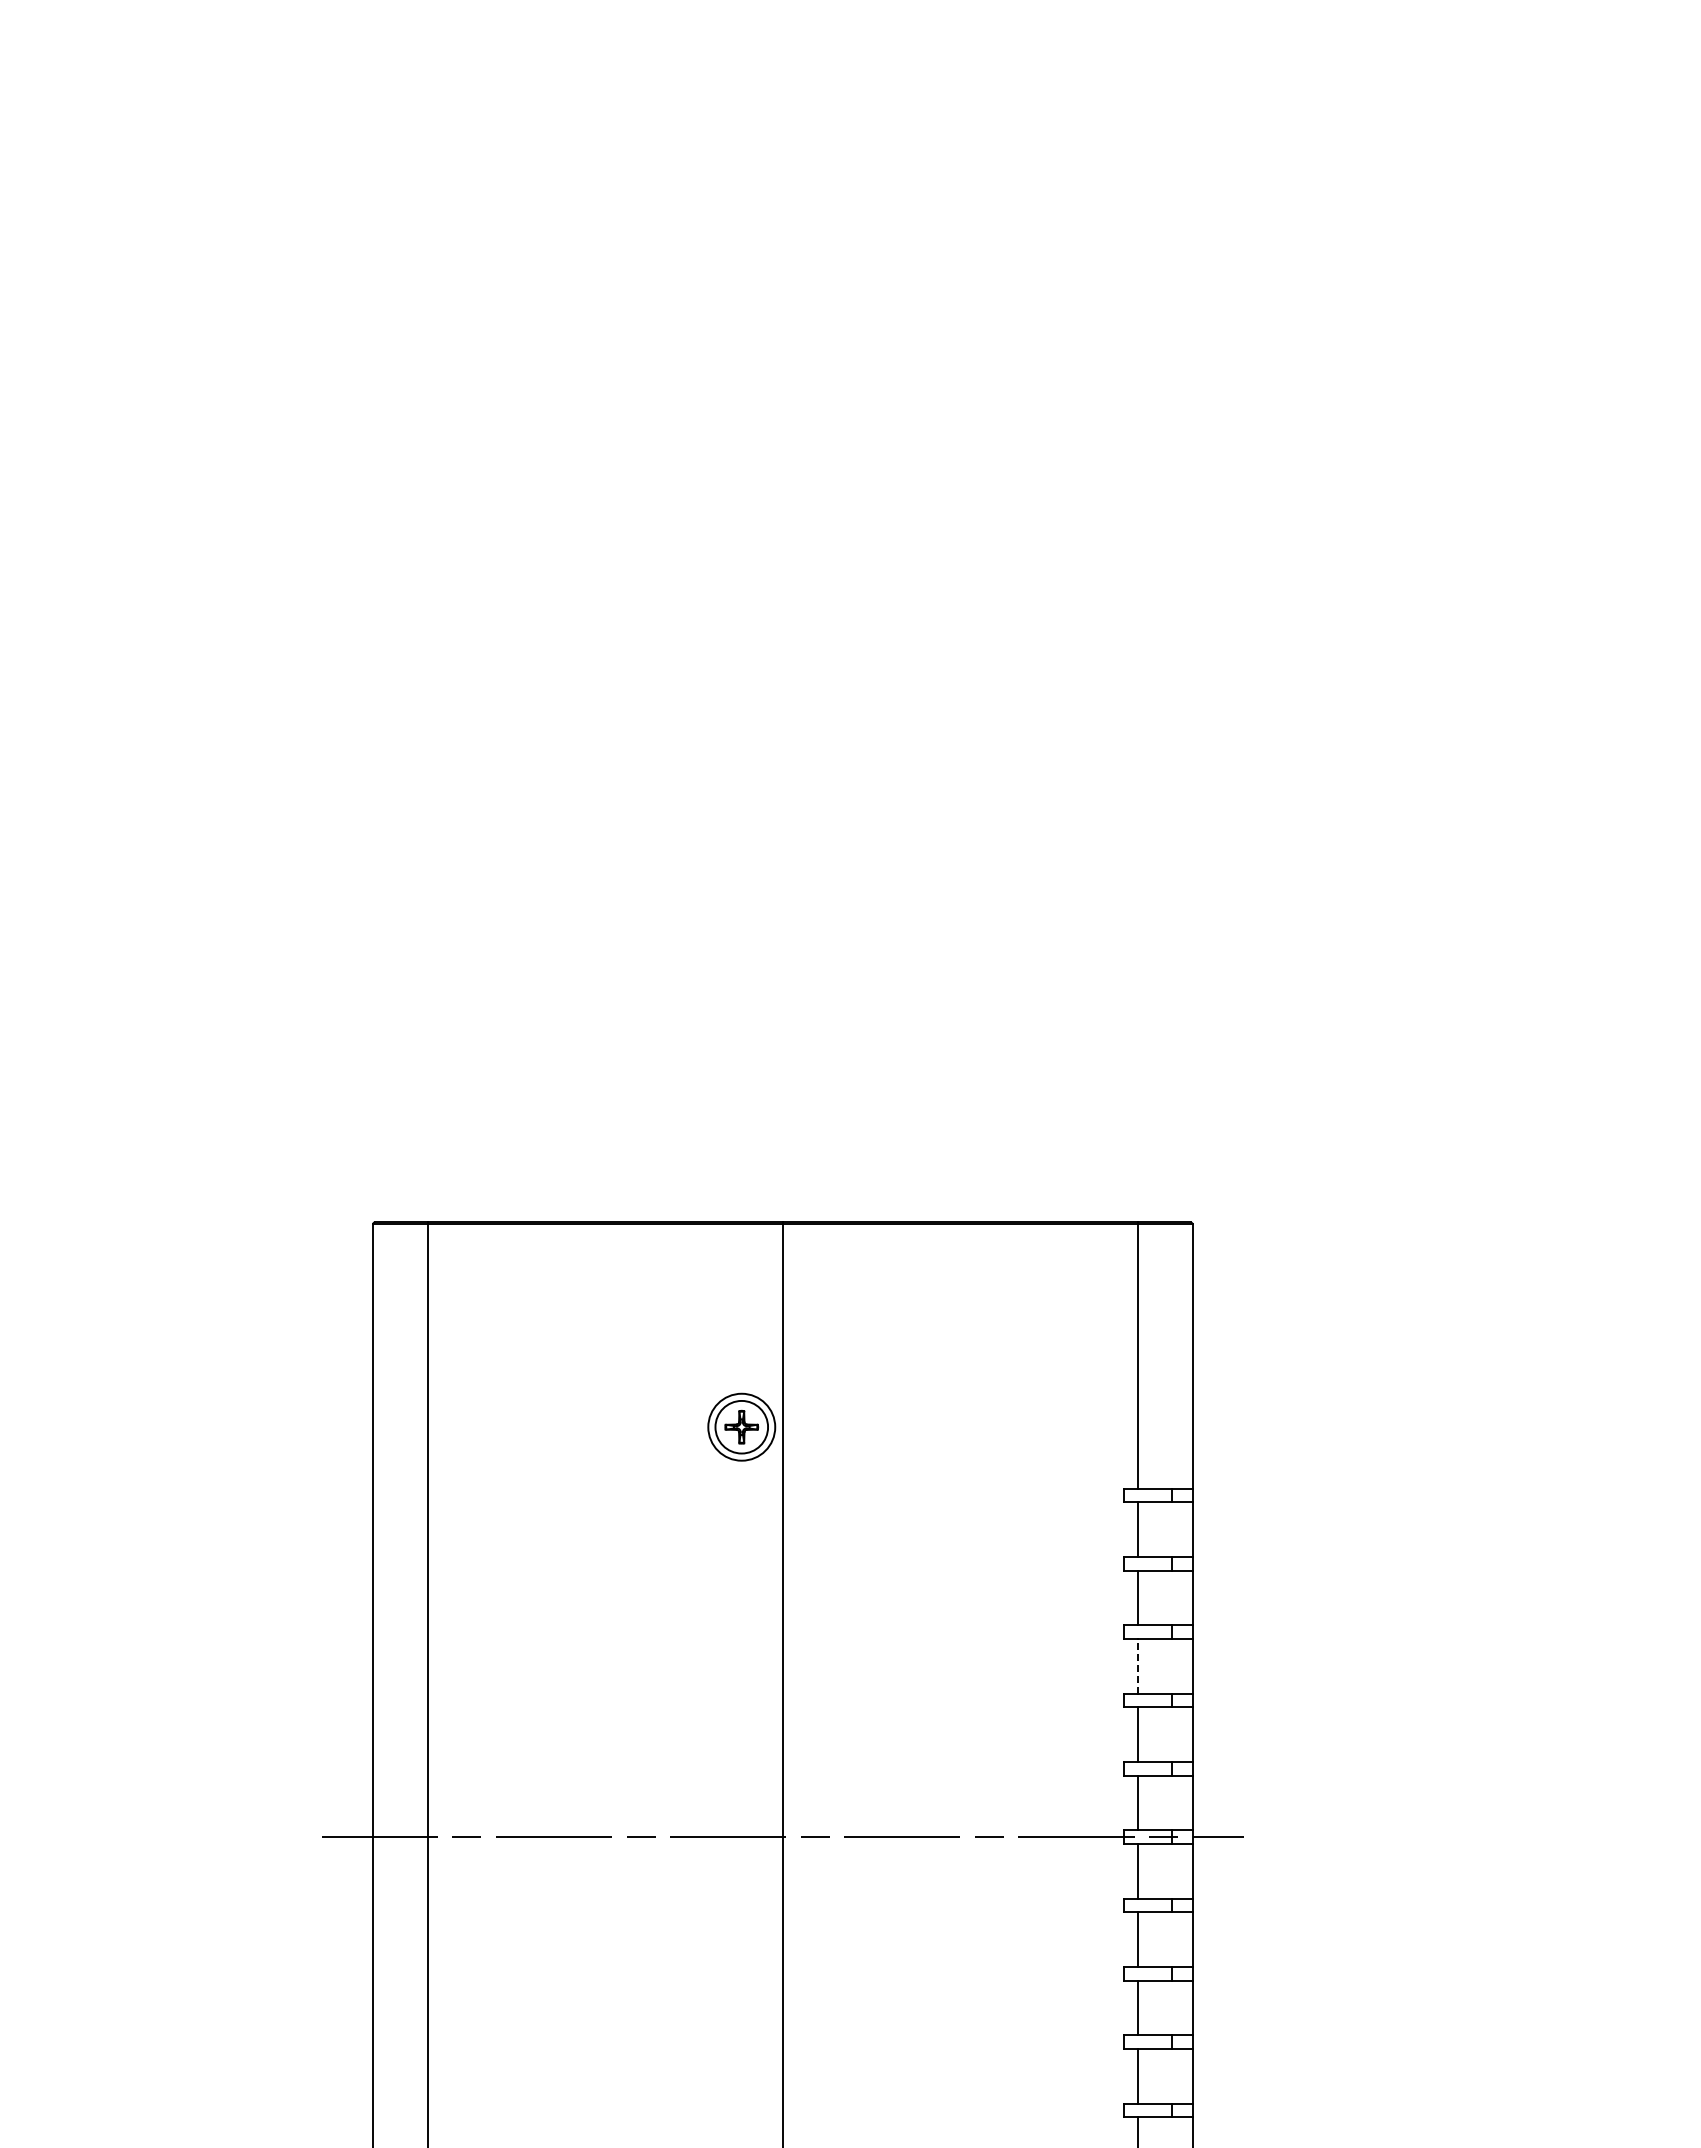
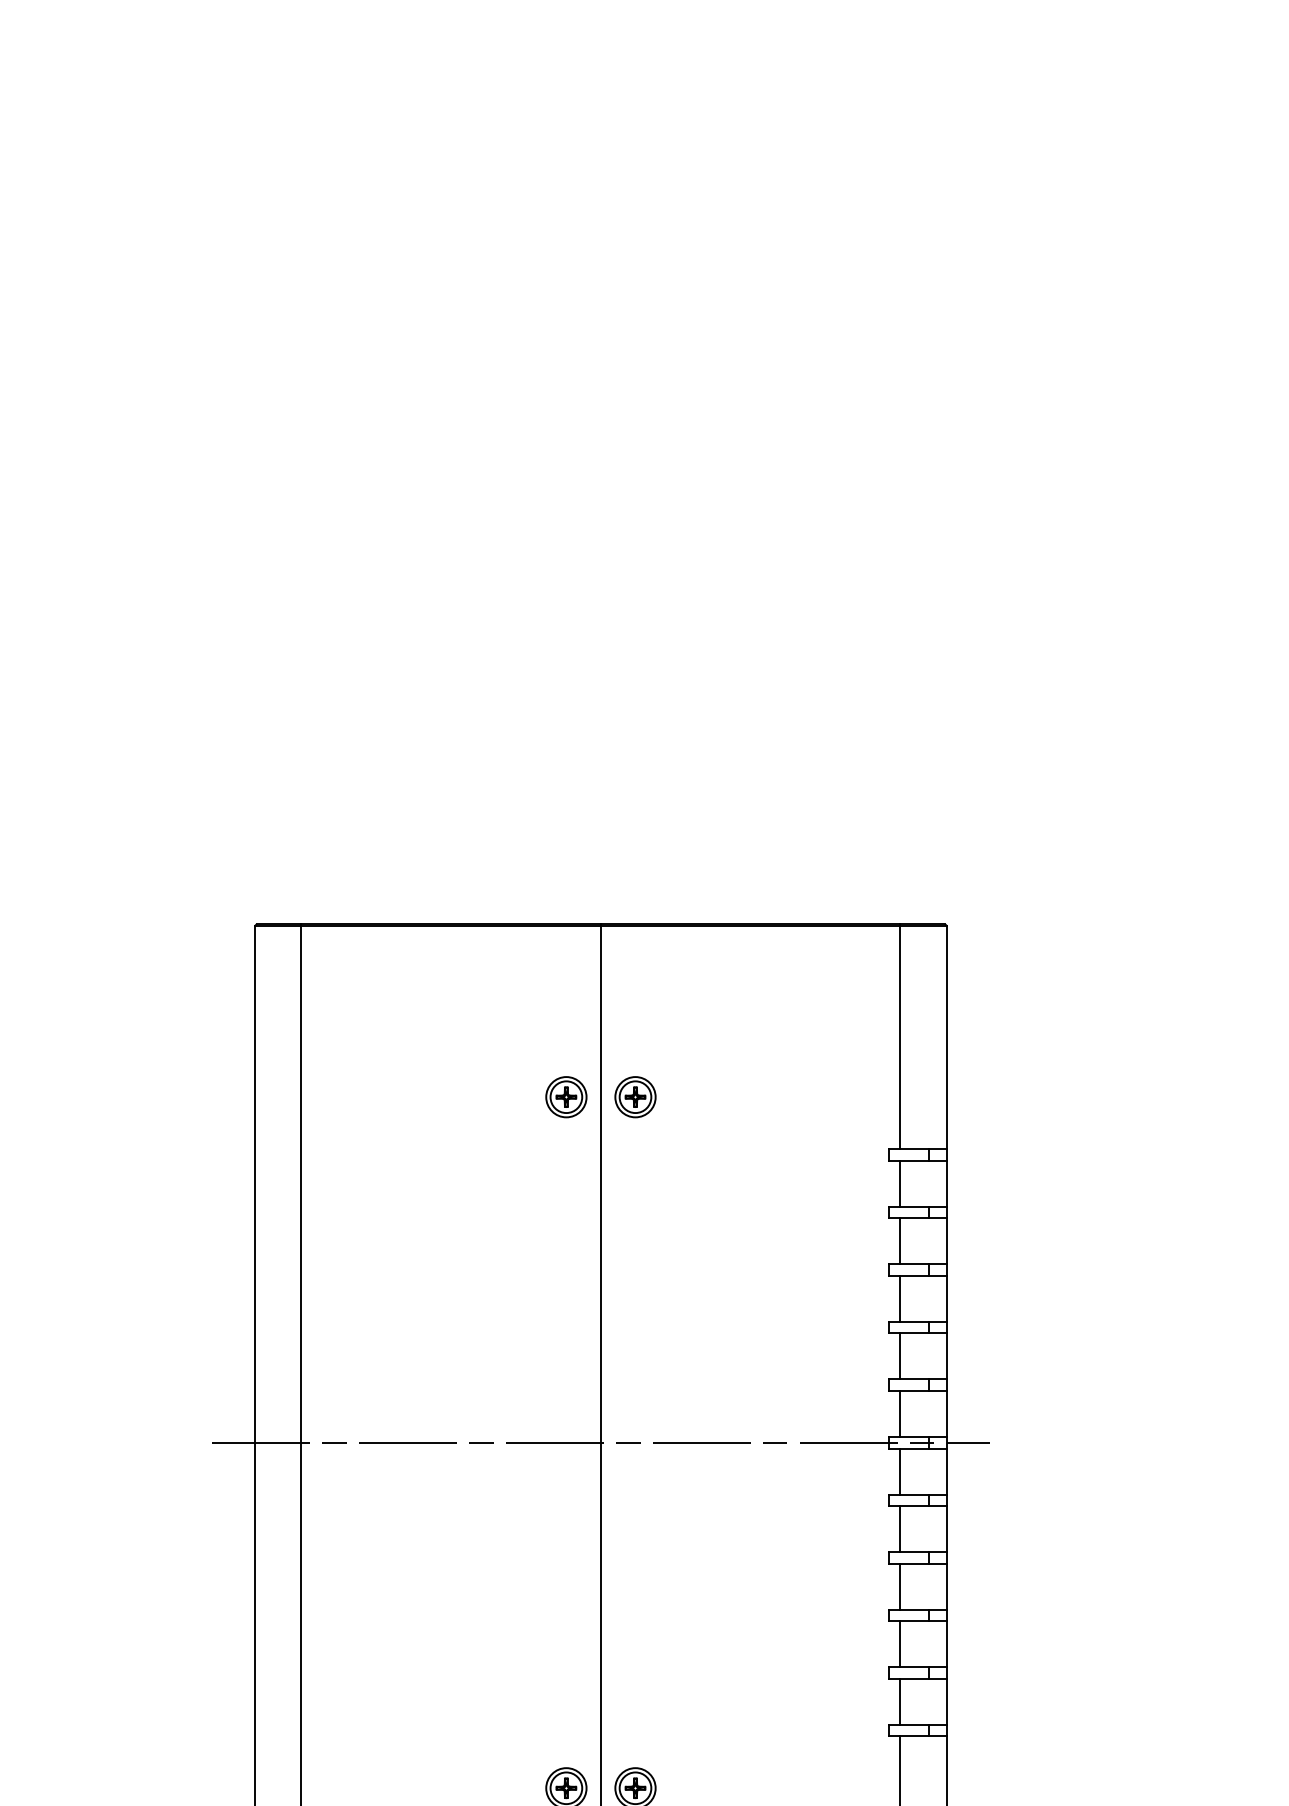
part: (741, 1427) -> (566, 1097), size x0.71
part: (823, 1427) -> (635, 1097), added
line: (1138, 1665) -> (900, 1298), dashed -> solid

